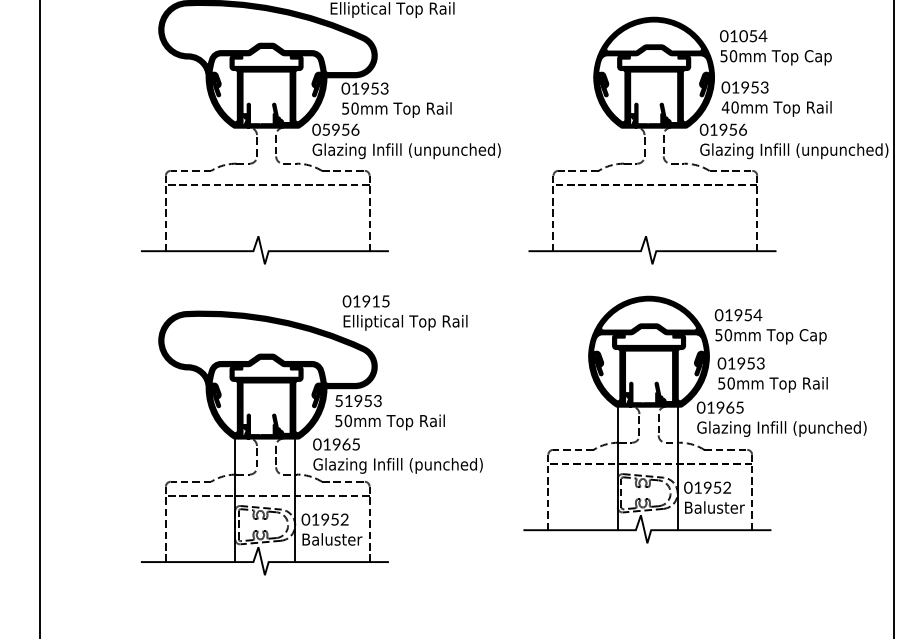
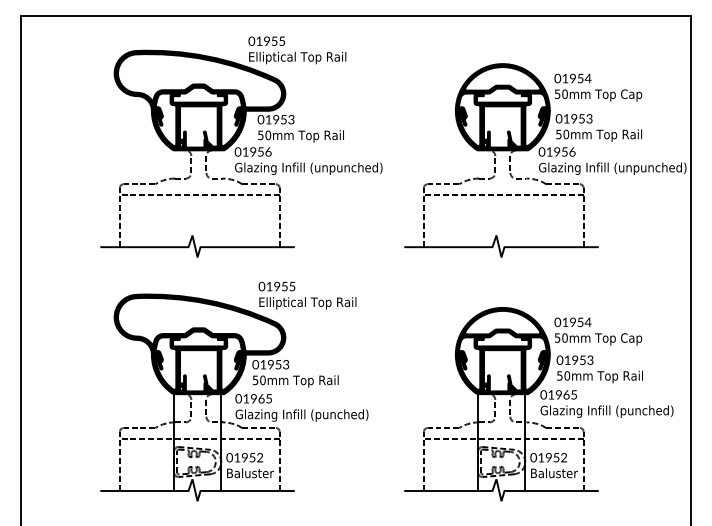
text: (742, 37) -> (572, 79), 01054 -> 01954
text: (725, 107) -> (558, 134), 40mm -> 50mm
text: (326, 129) -> (245, 151), 05956 -> 01956
text: (375, 301) -> (284, 286), 01915 -> 01955
text: (338, 400) -> (255, 364), 51953 -> 01953
part: (694, 419) -> (538, 404), moved

